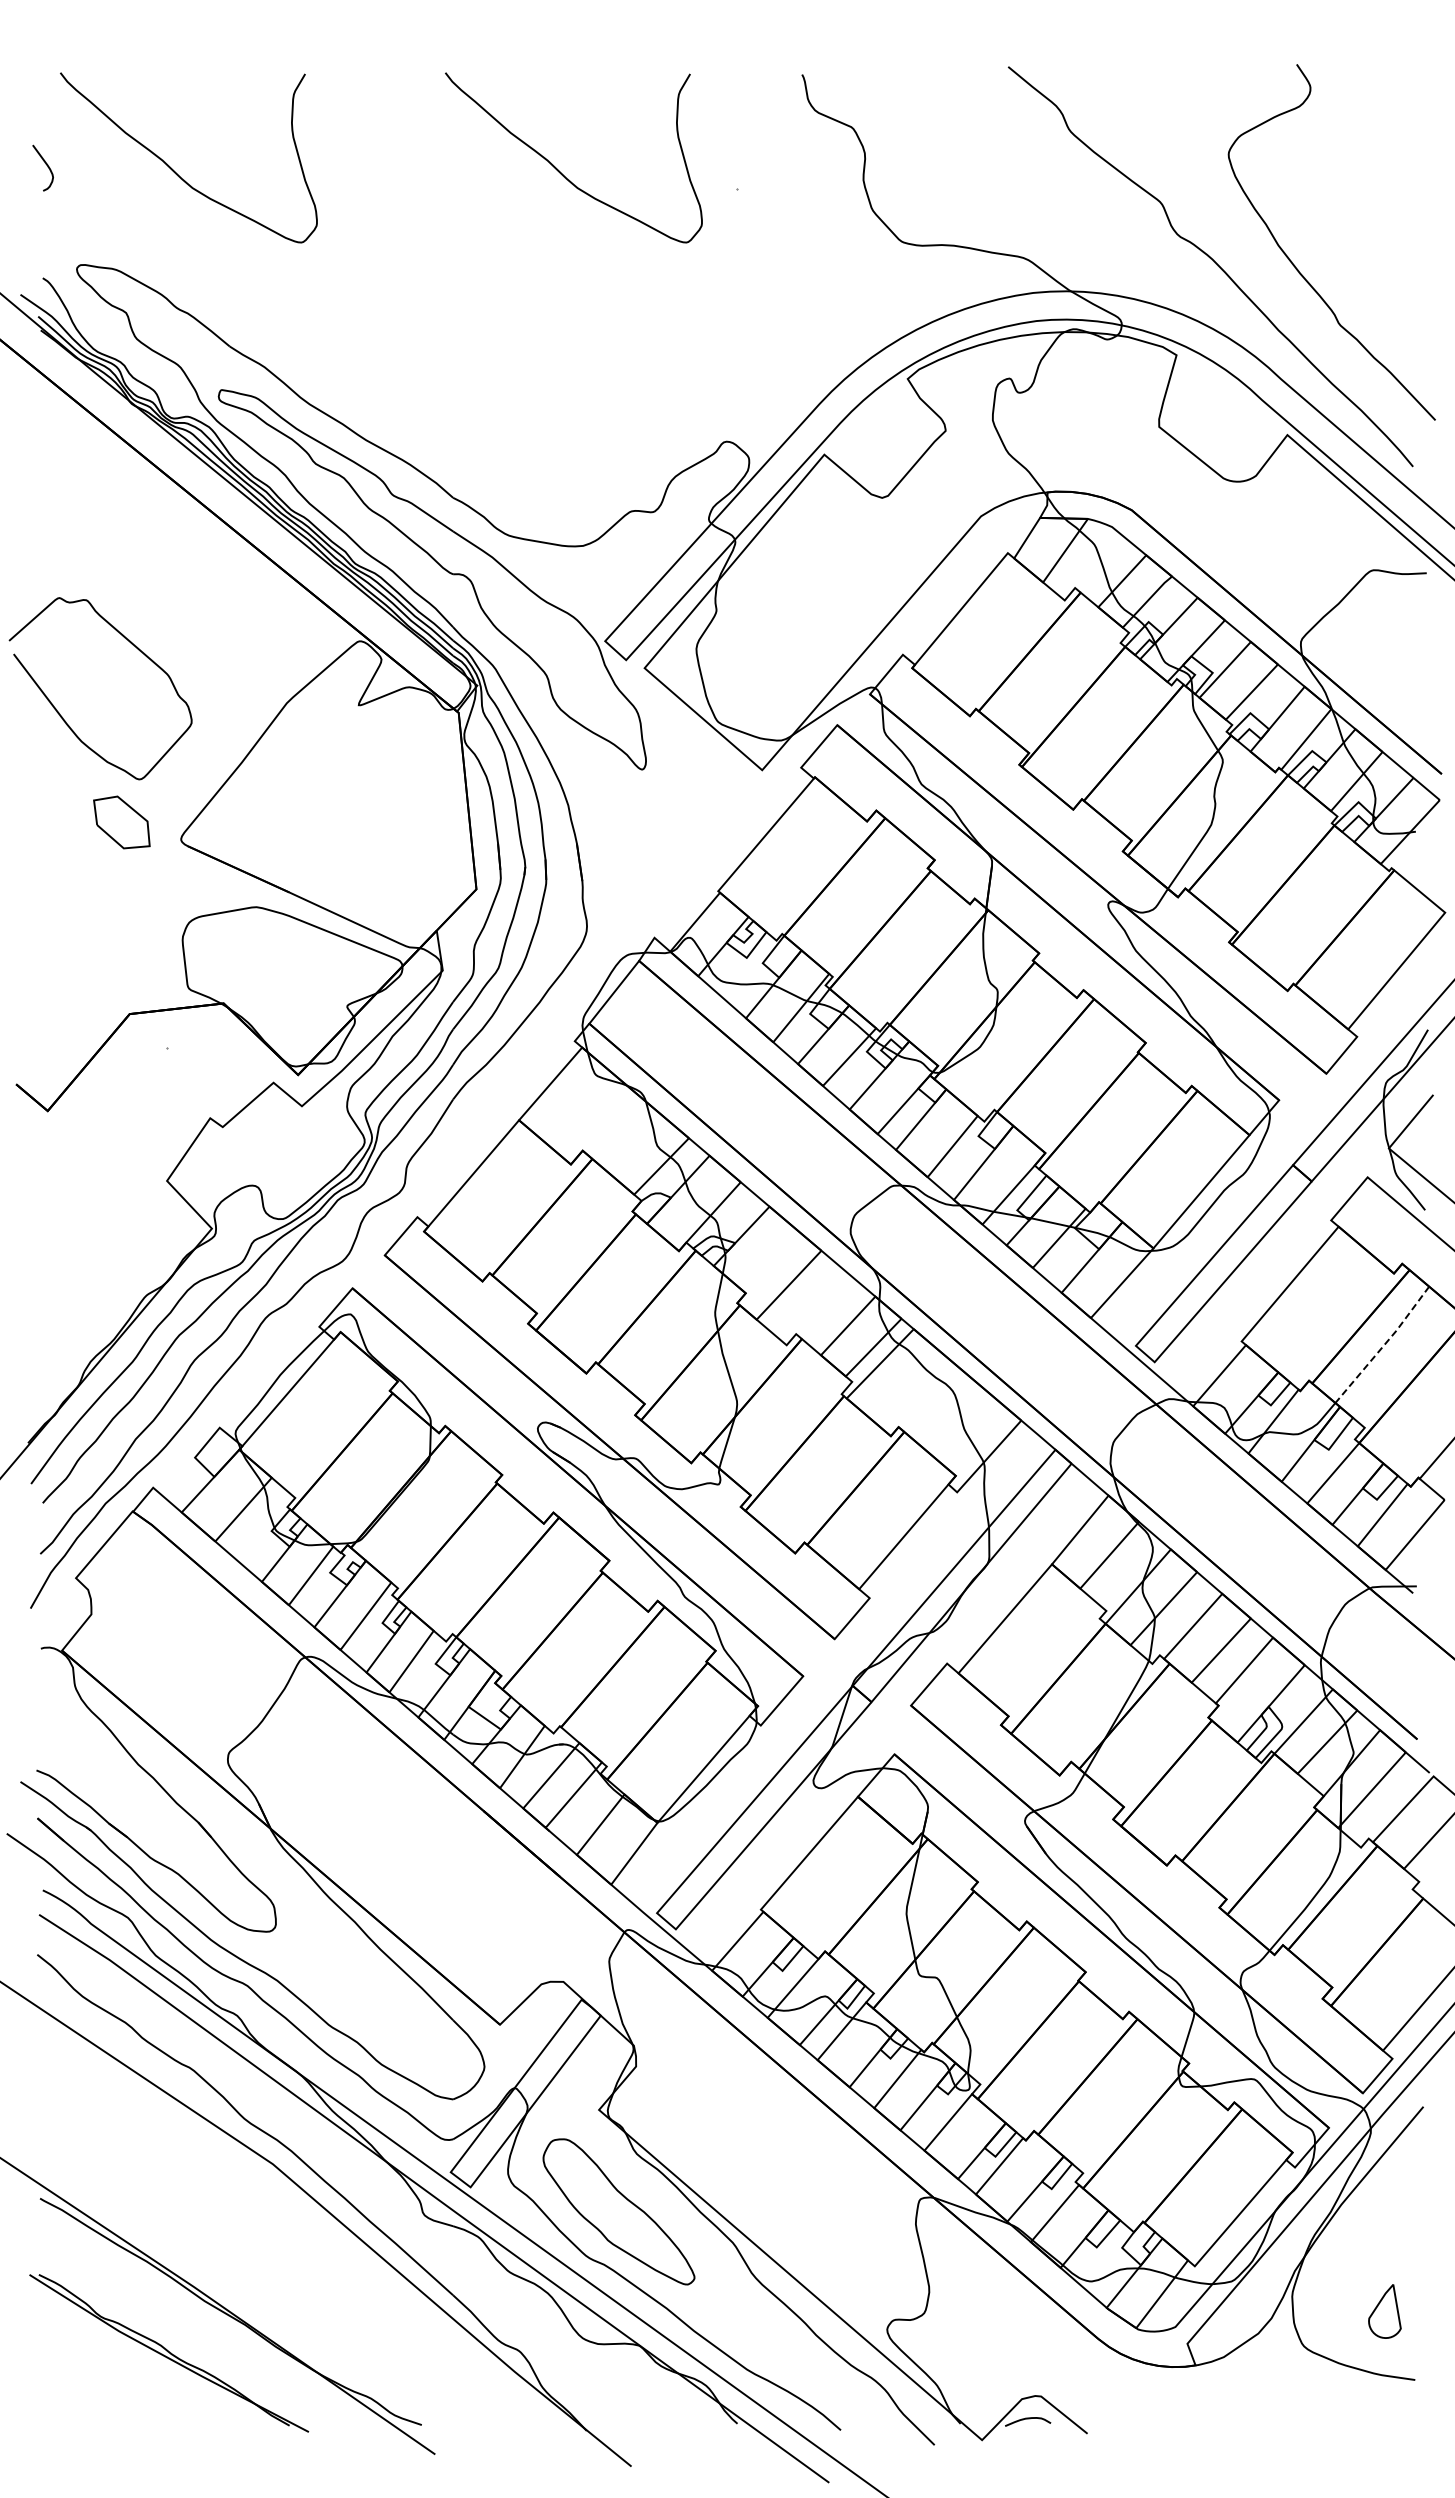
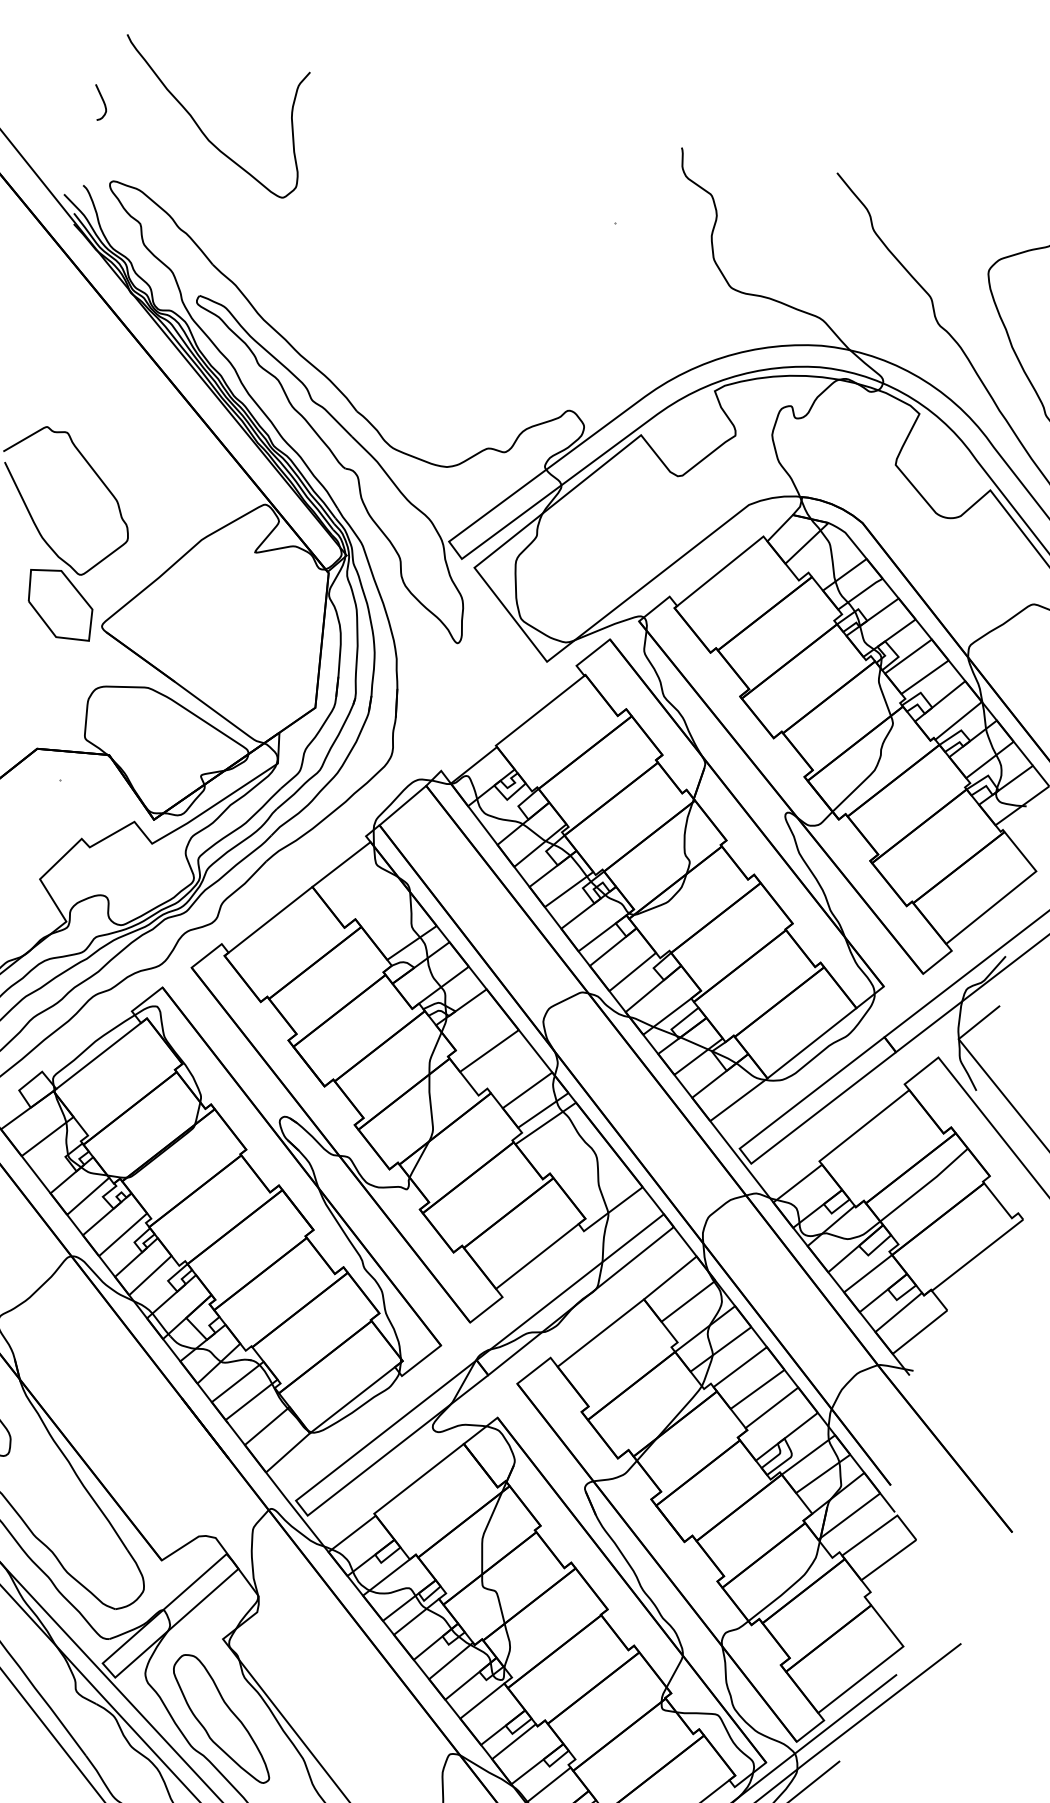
curve: (559, 170) -> (485, 182), removed
part: (121, 822) -> (60, 604), size x1.67
line: (1383, 1345) -> (924, 1185), dashed -> solid

